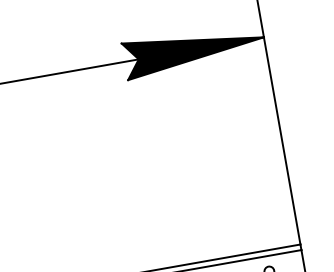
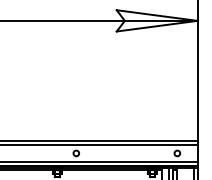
fill: (193, 49) -> (156, 20), removed

